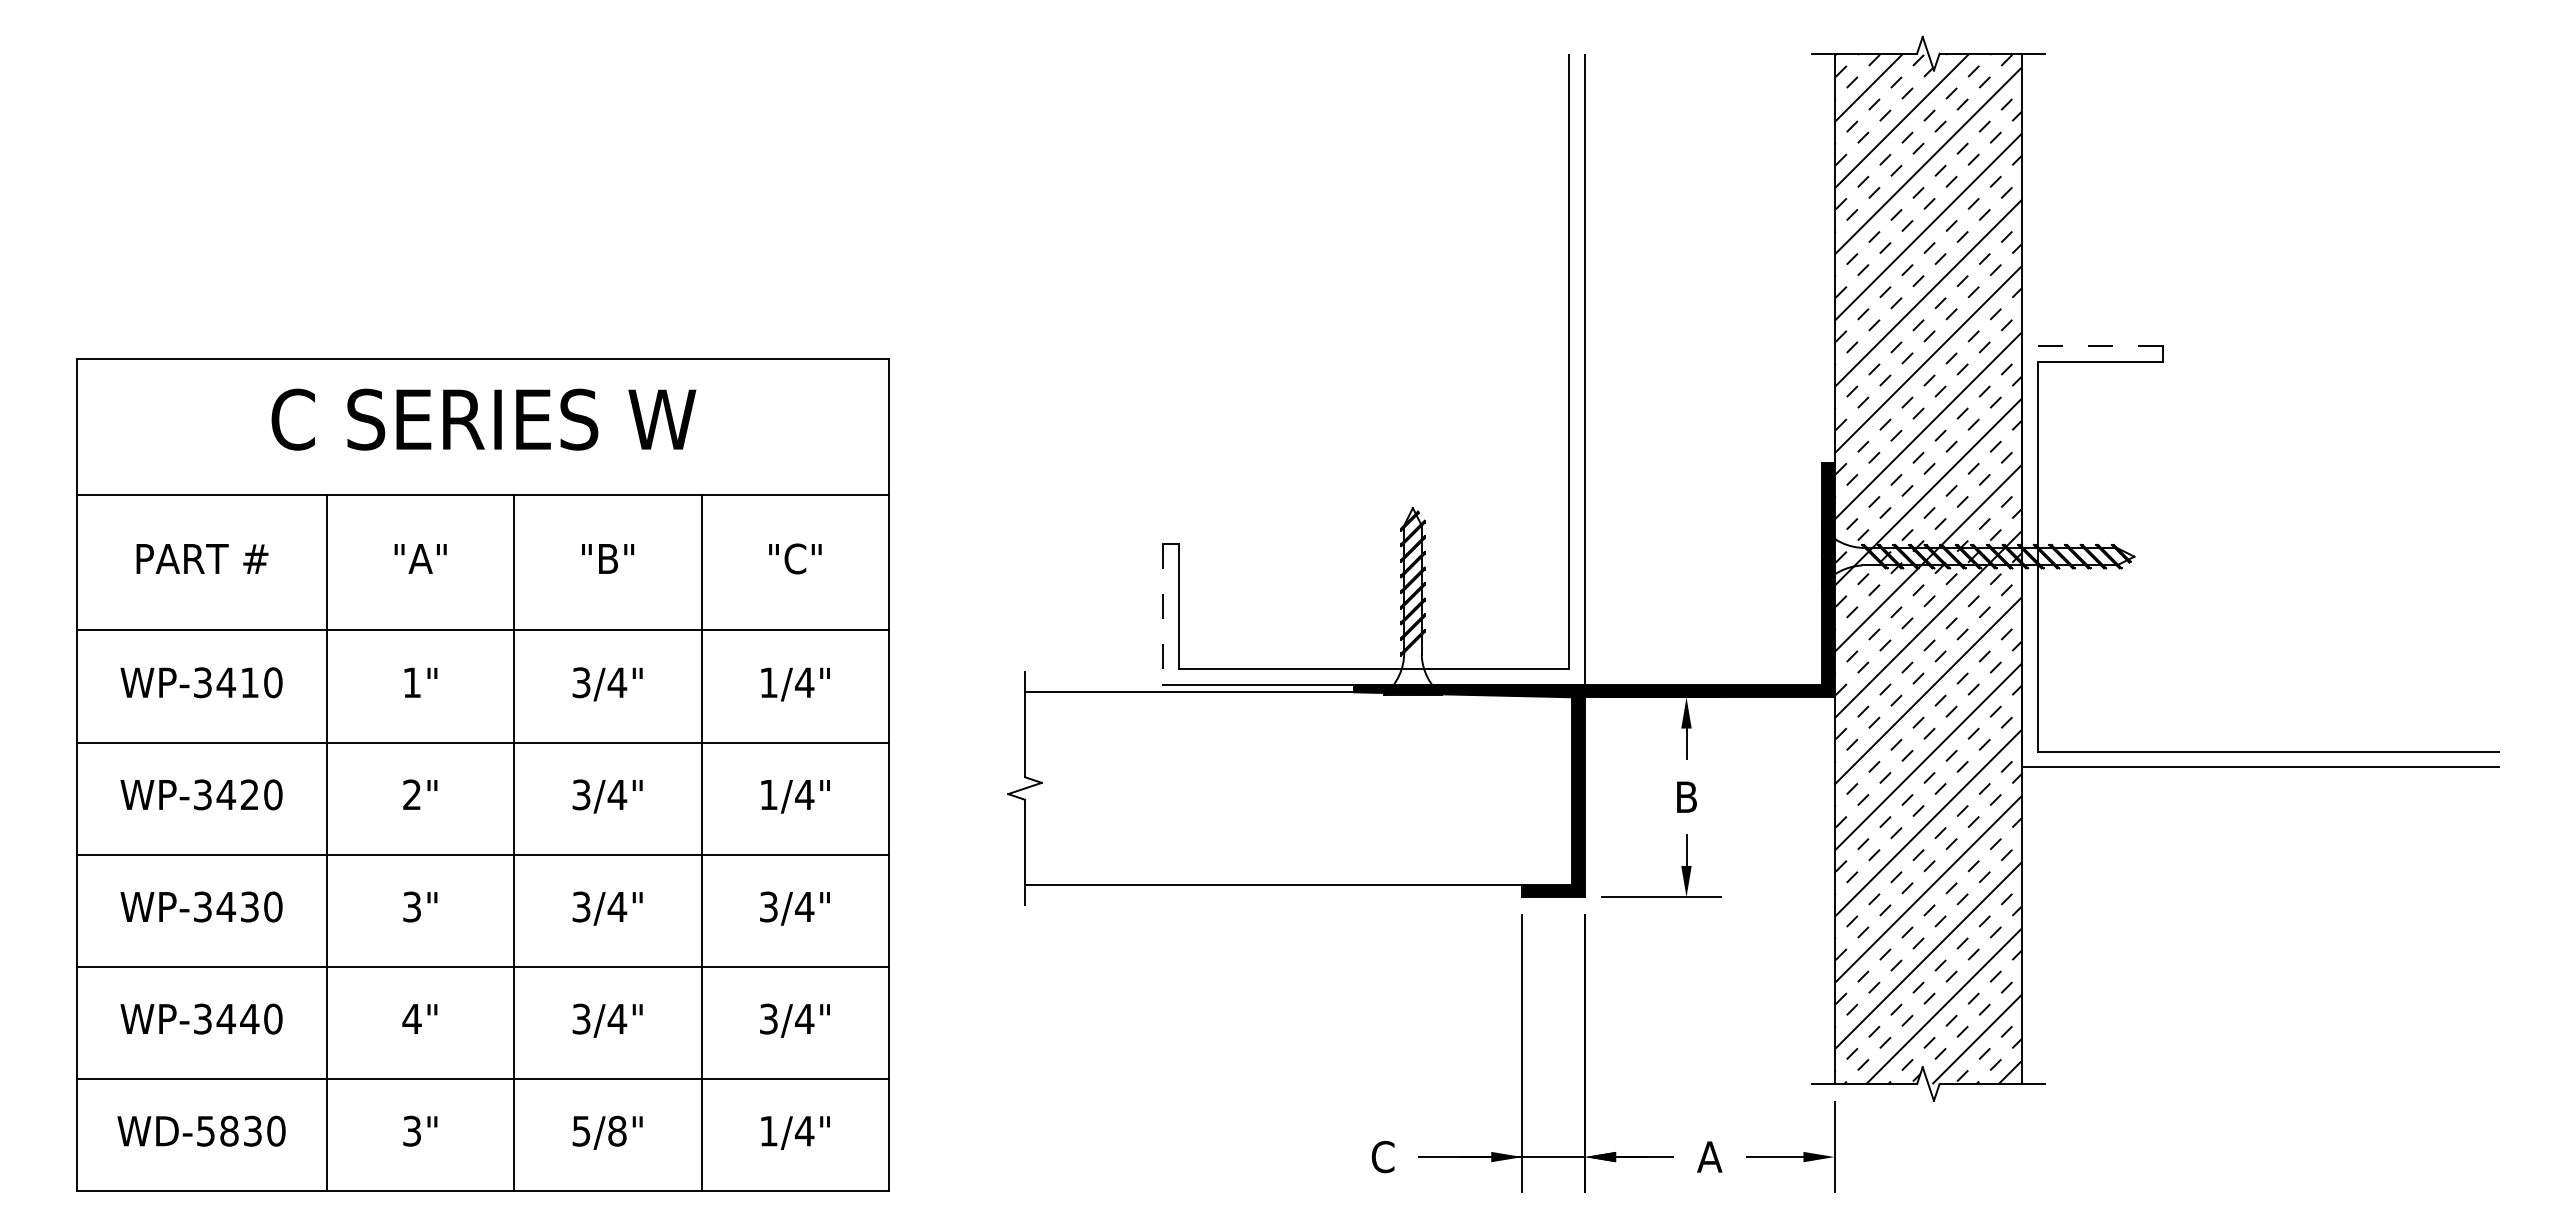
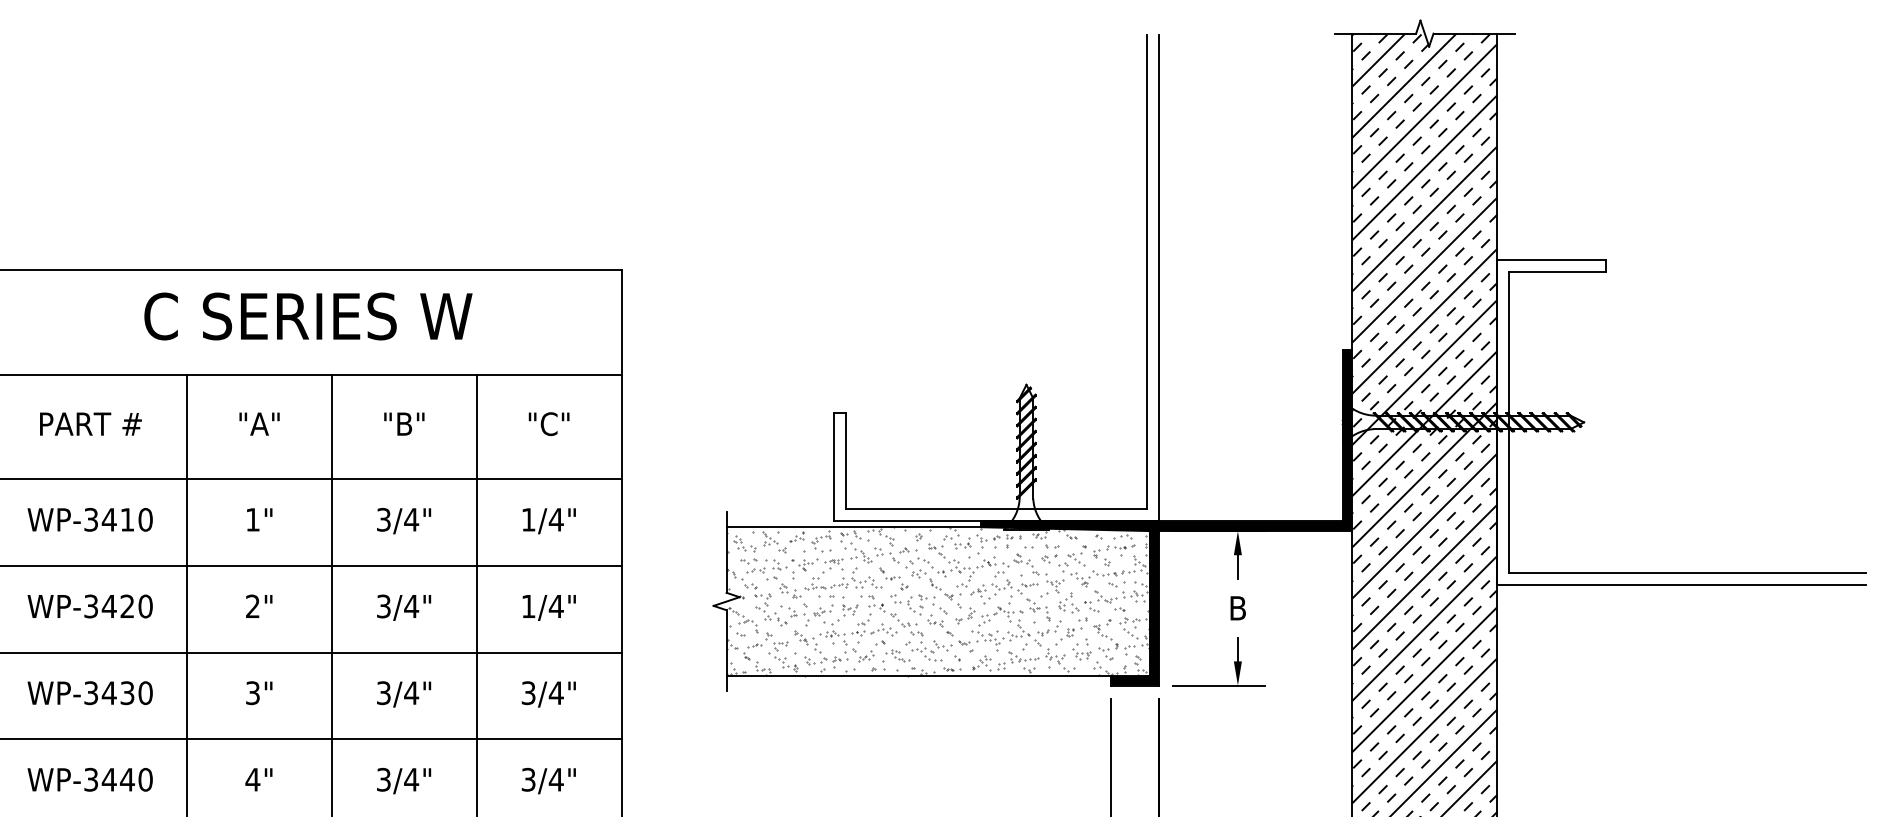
line: (2091, 345) -> (1550, 259), dashed -> solid
line: (1163, 615) -> (833, 467), dashed -> solid
hatch: (1298, 788) -> (938, 601), added

